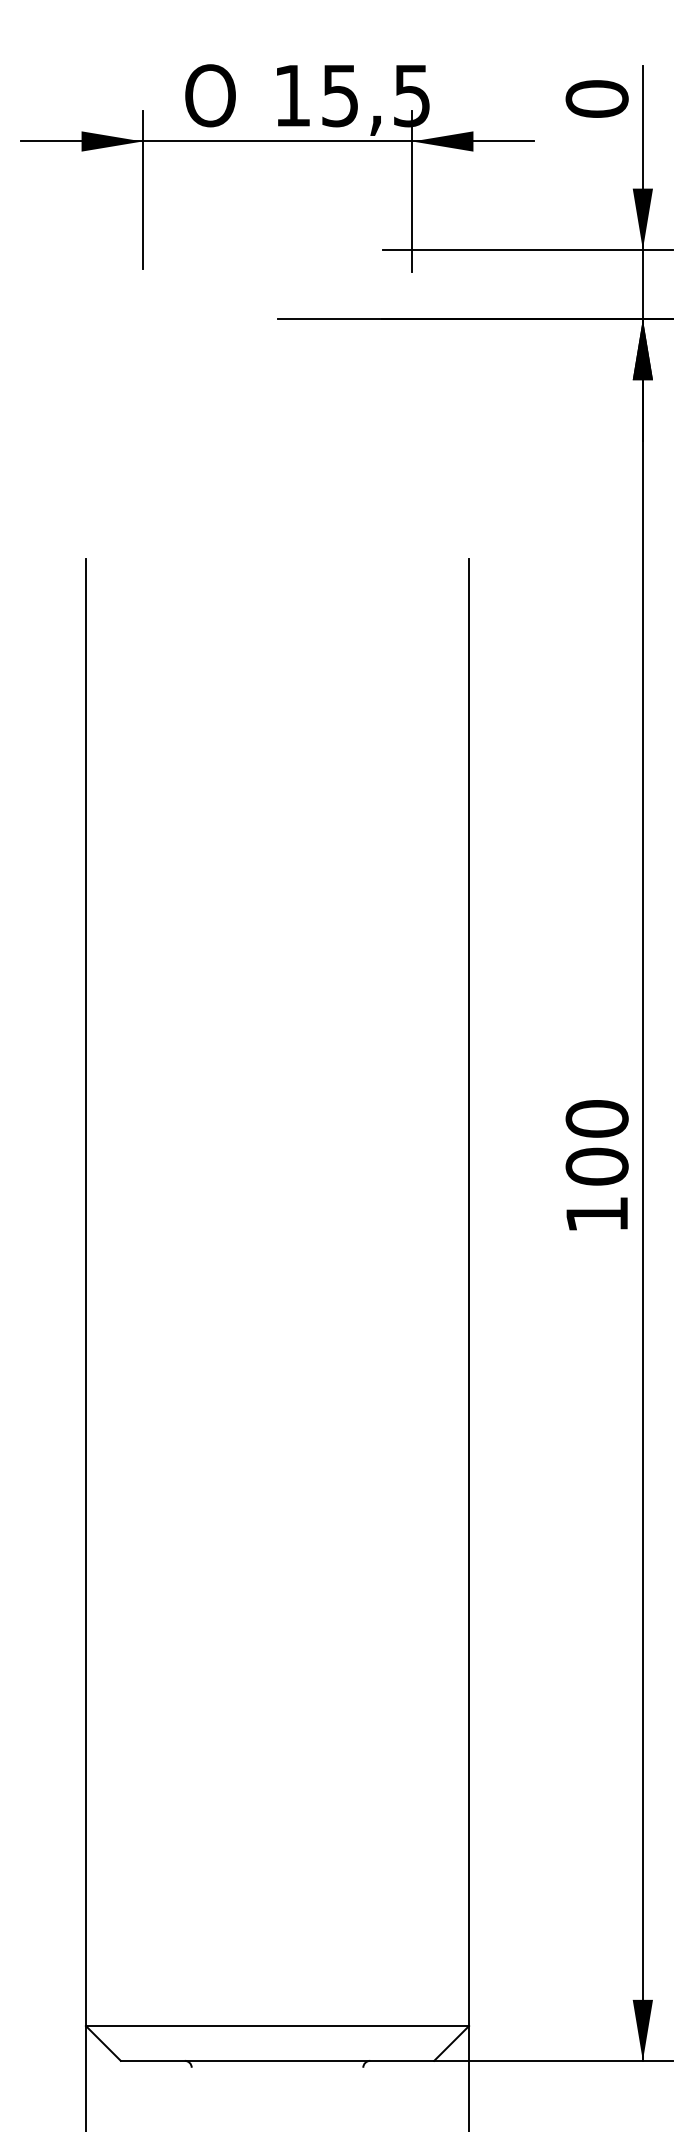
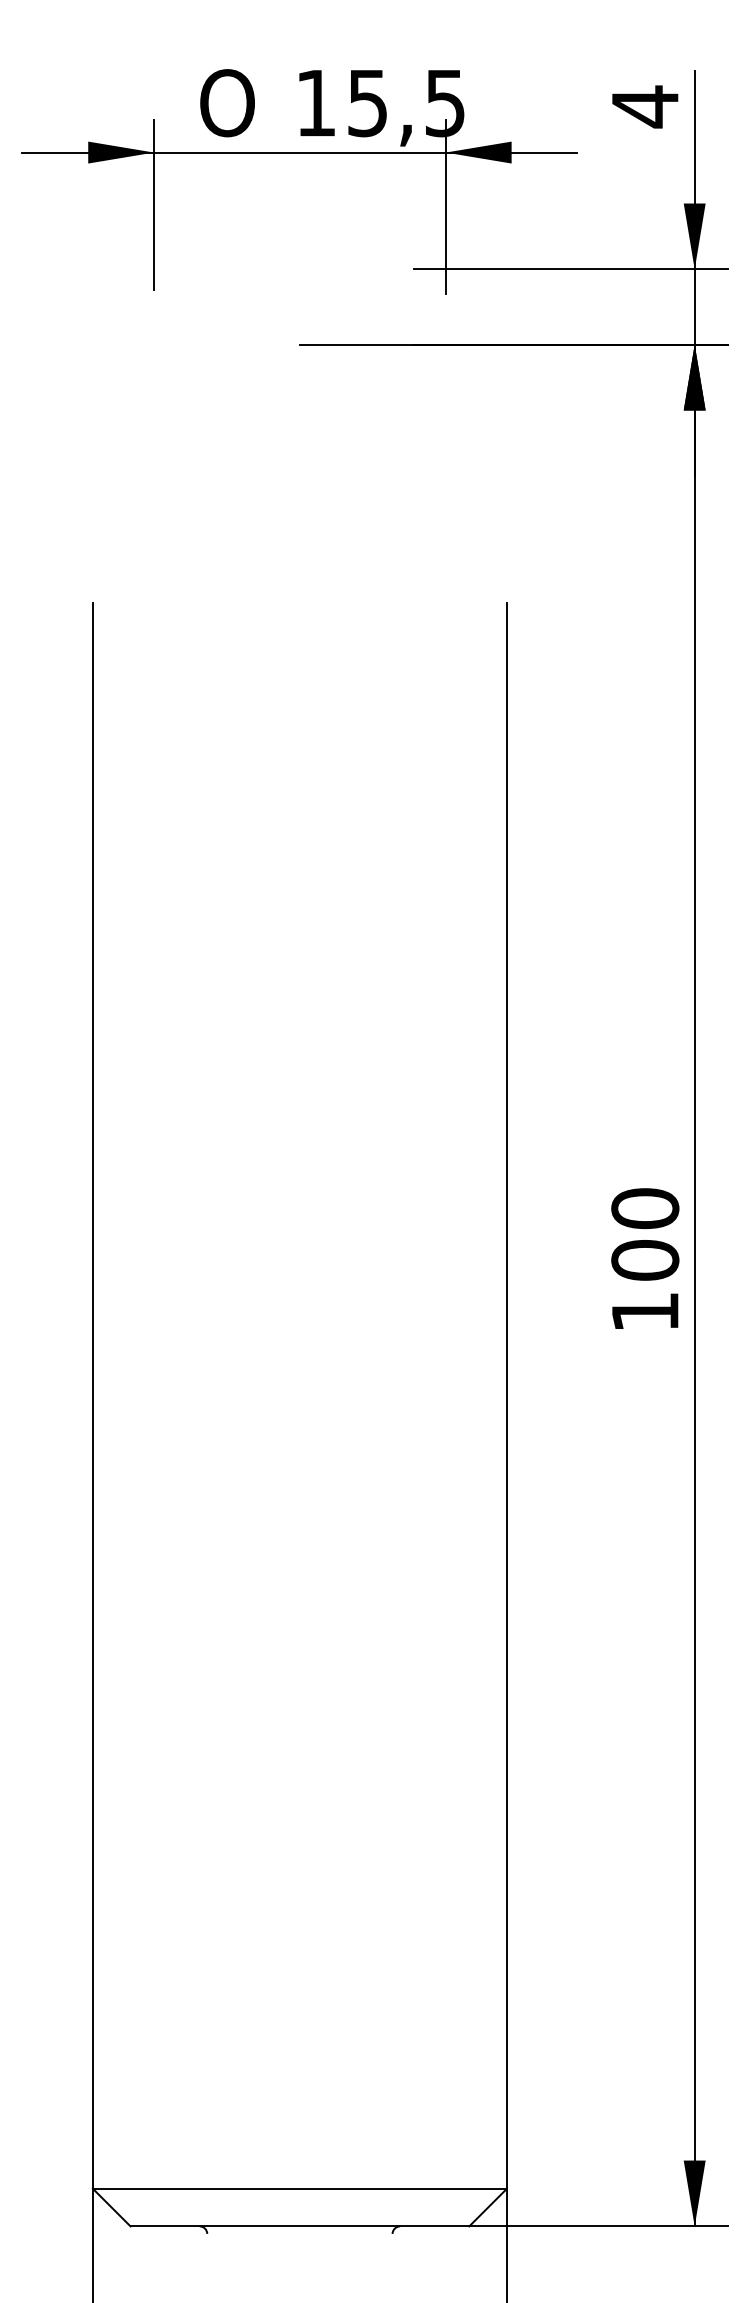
text: (597, 98) -> (645, 106), 0 -> 4

